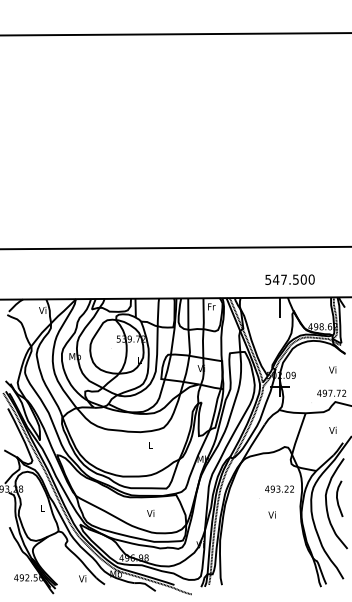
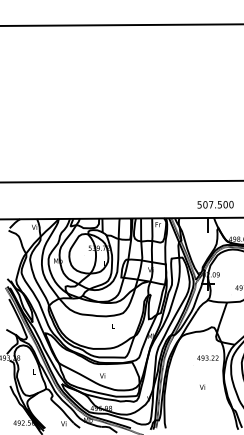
text: (276, 279) -> (205, 204), 547.500 -> 507.500
text: (150, 513) -> (102, 375), moved
text: (271, 514) -> (202, 386), moved

